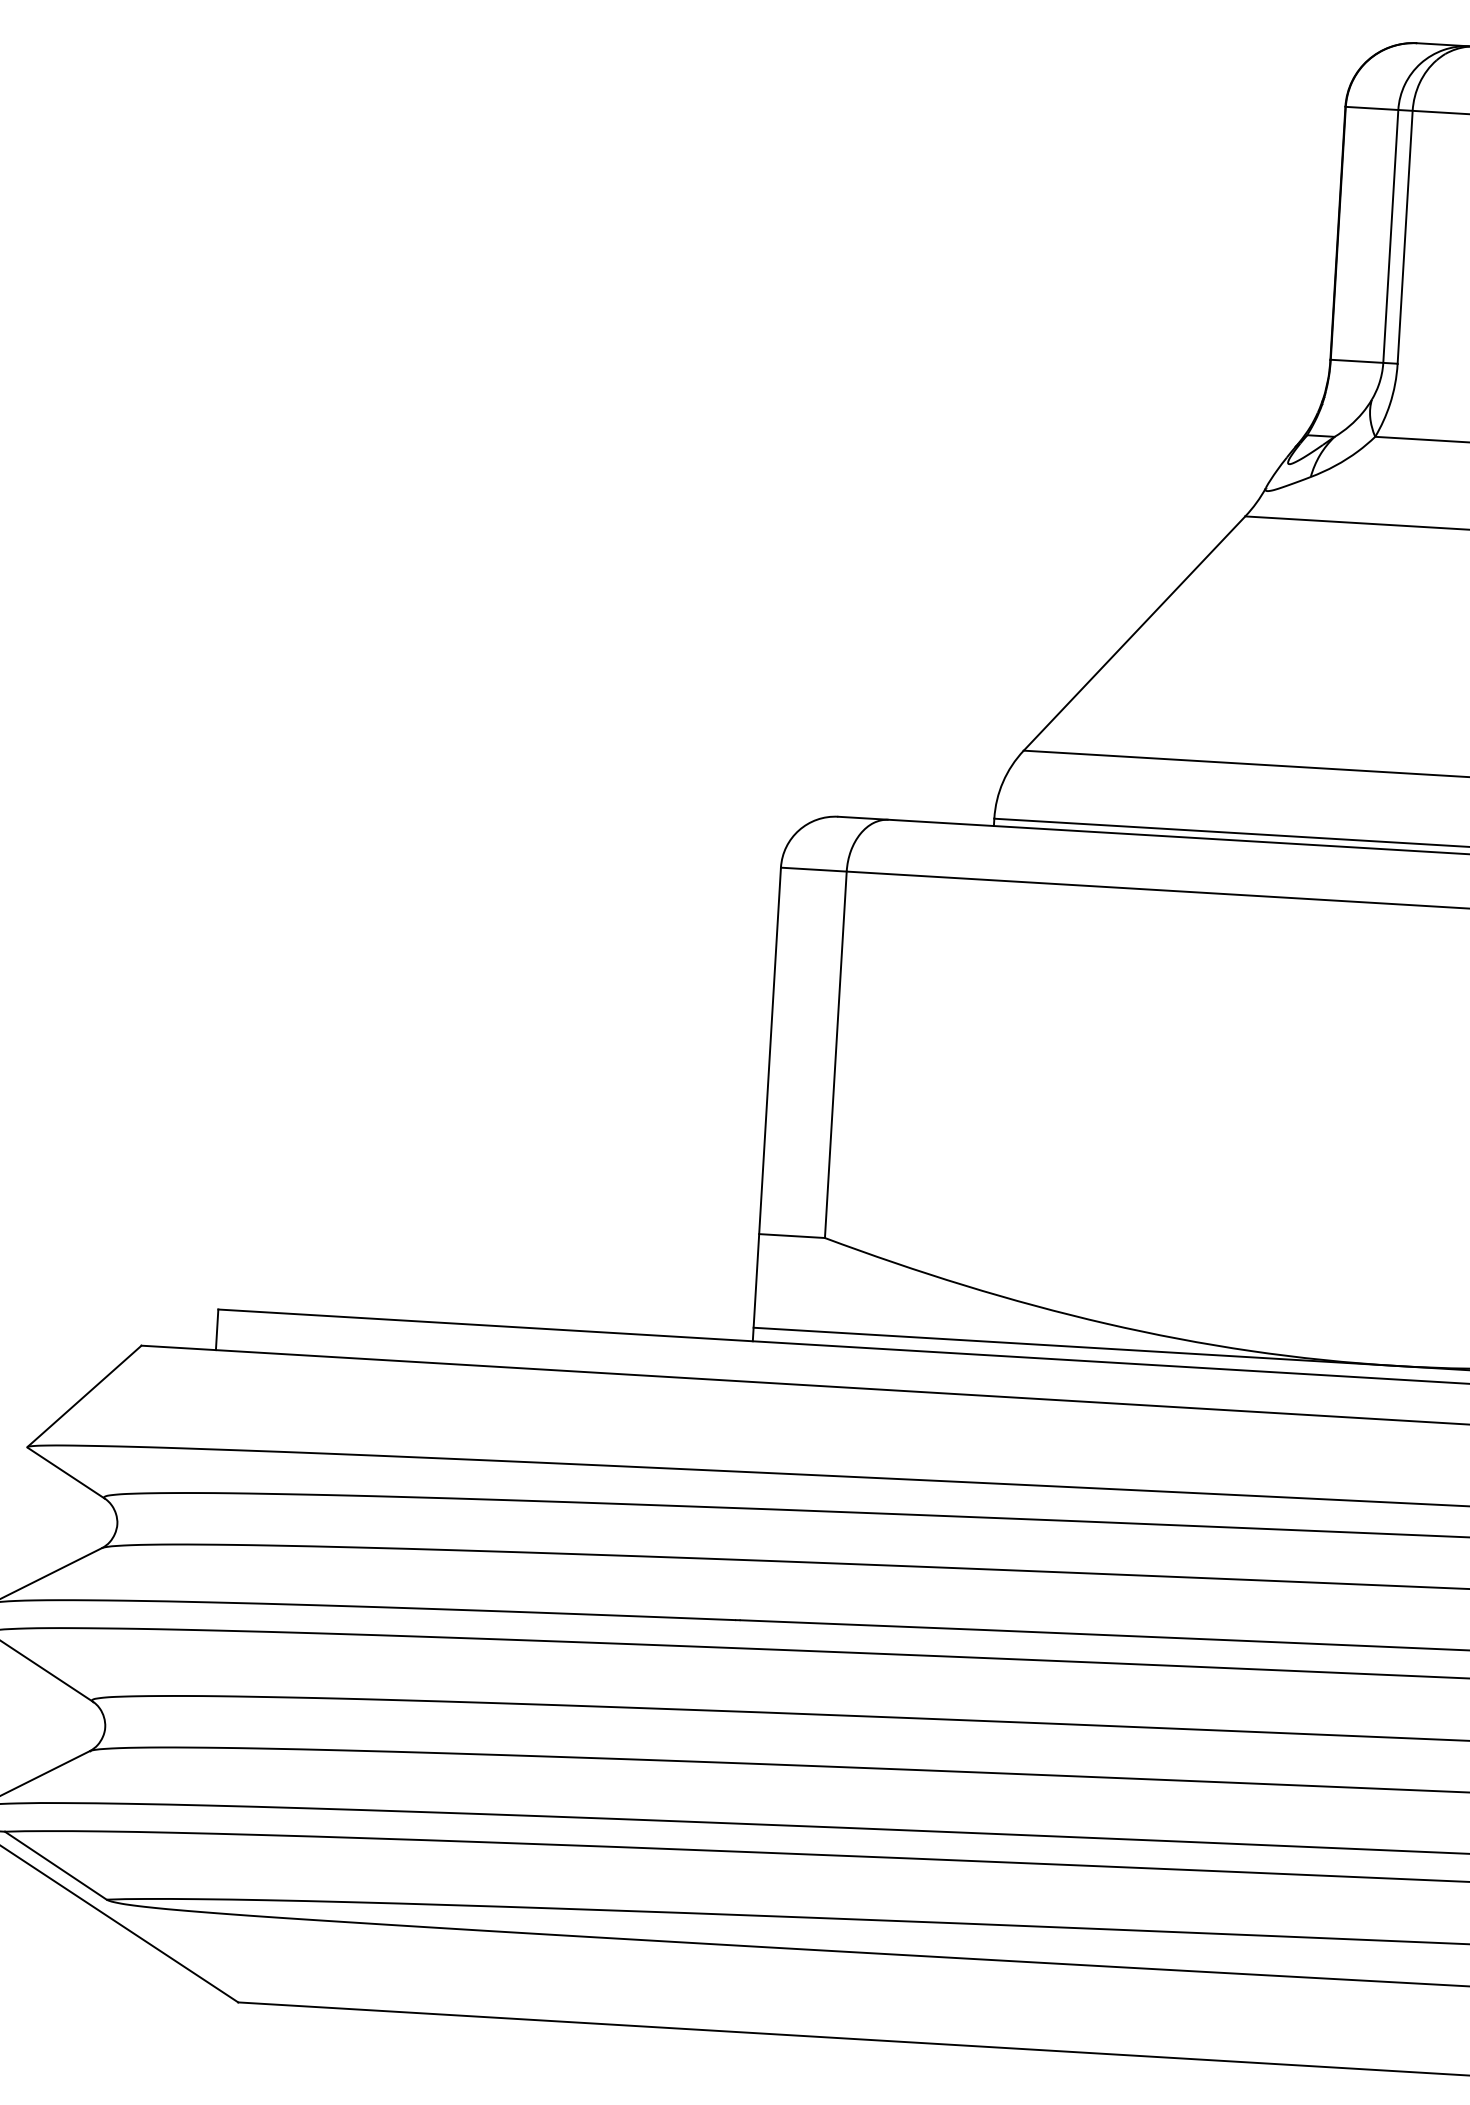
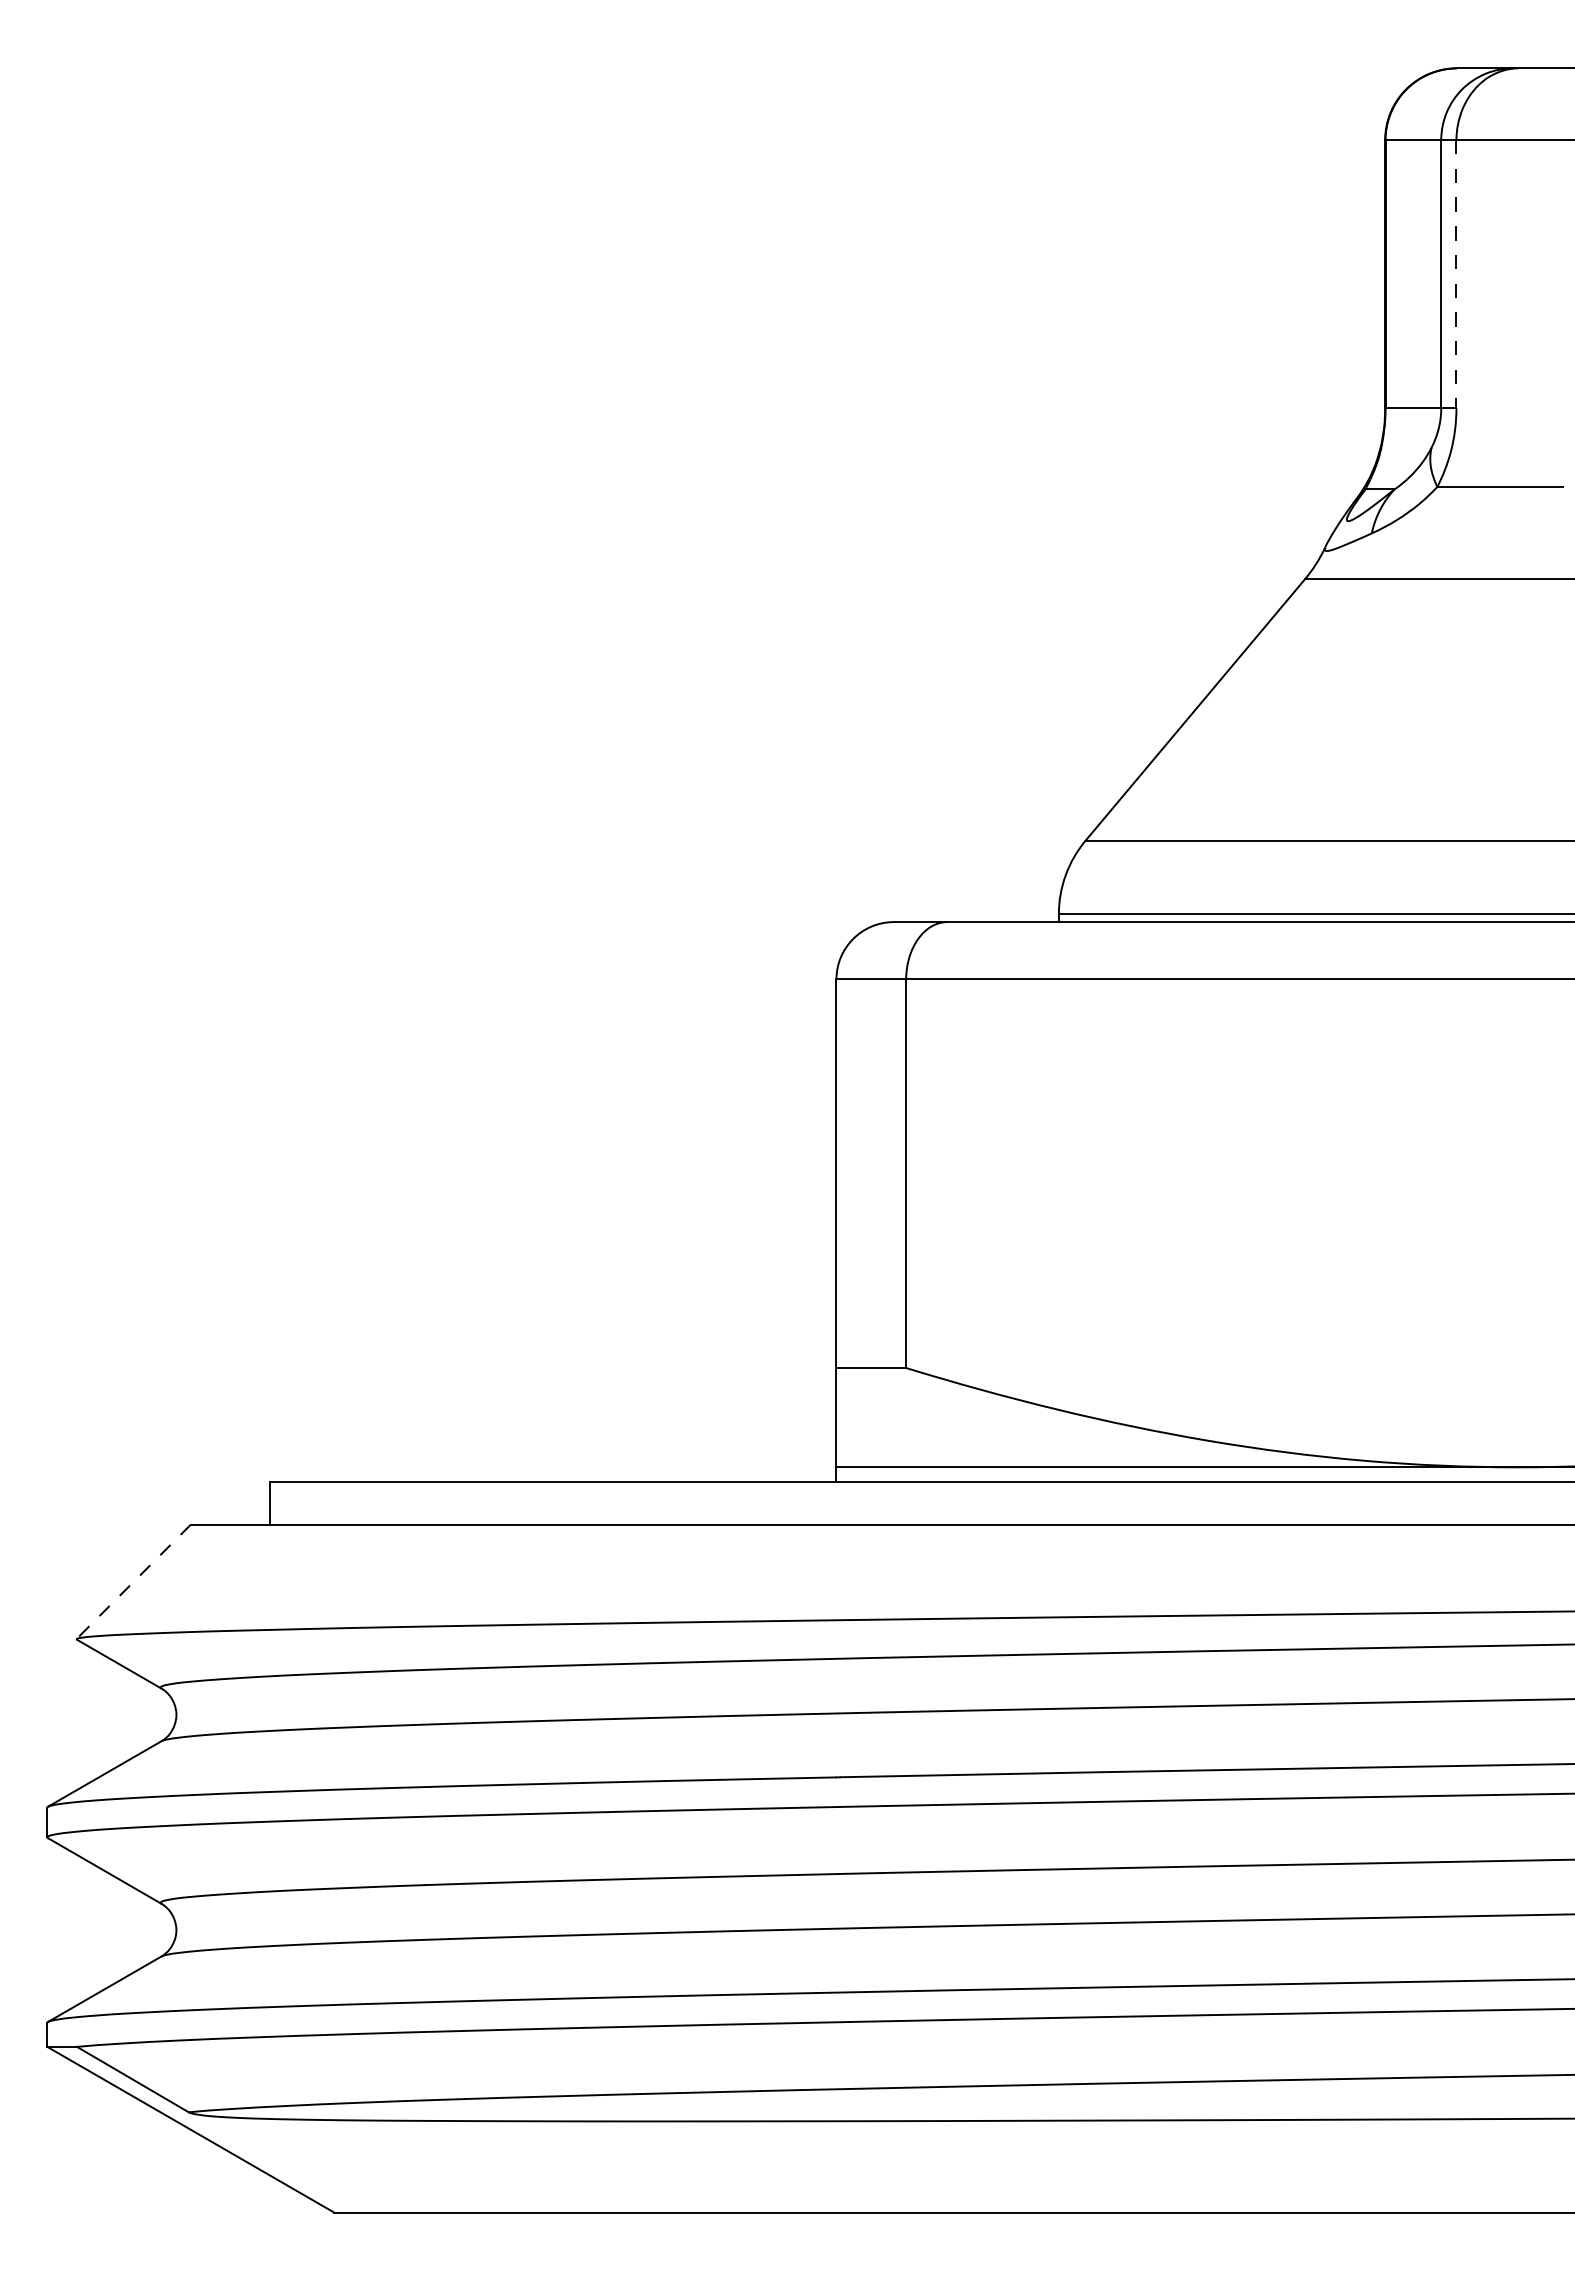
line: (1405, 237) -> (1456, 274), solid -> dashed
line: (84, 1396) -> (133, 1581), solid -> dashed

